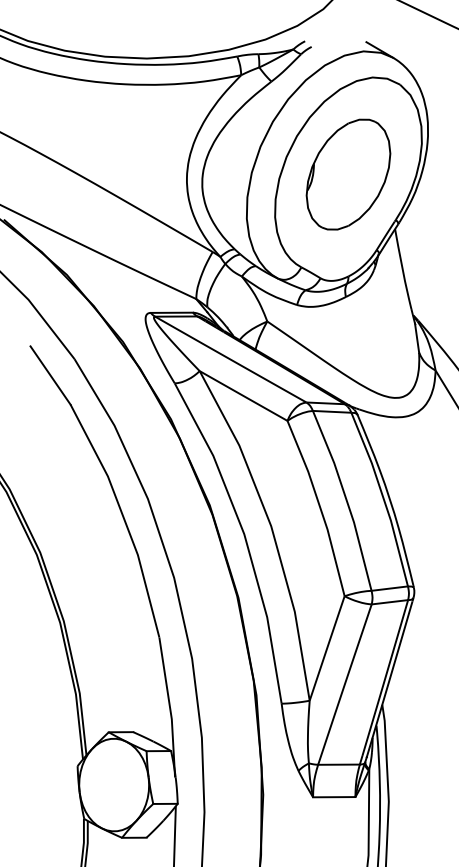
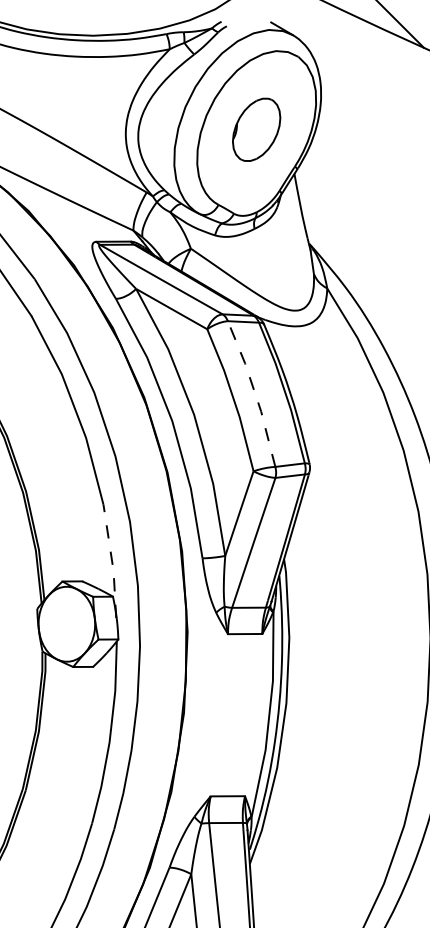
part: (348, 174) -> (256, 129), size x0.7
line: (345, 498) -> (254, 392), solid -> dashed
line: (170, 708) -> (112, 562), solid -> dashed

